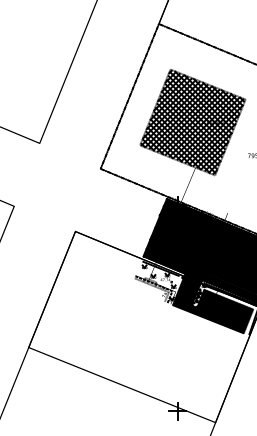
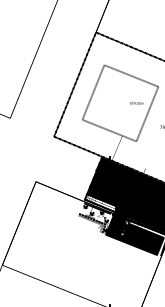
hatch: (192, 122) -> (120, 103), removed
fill: (165, 260) -> (100, 202), removed

